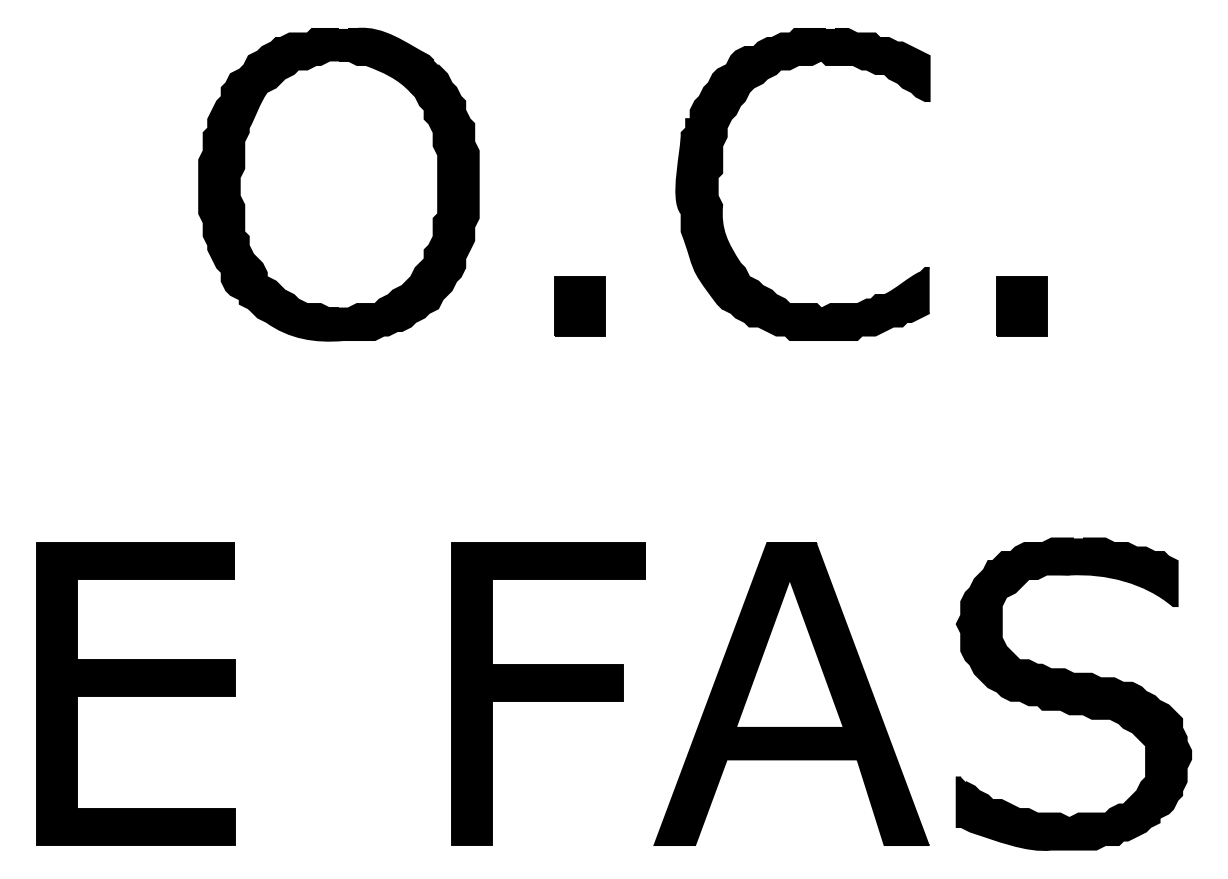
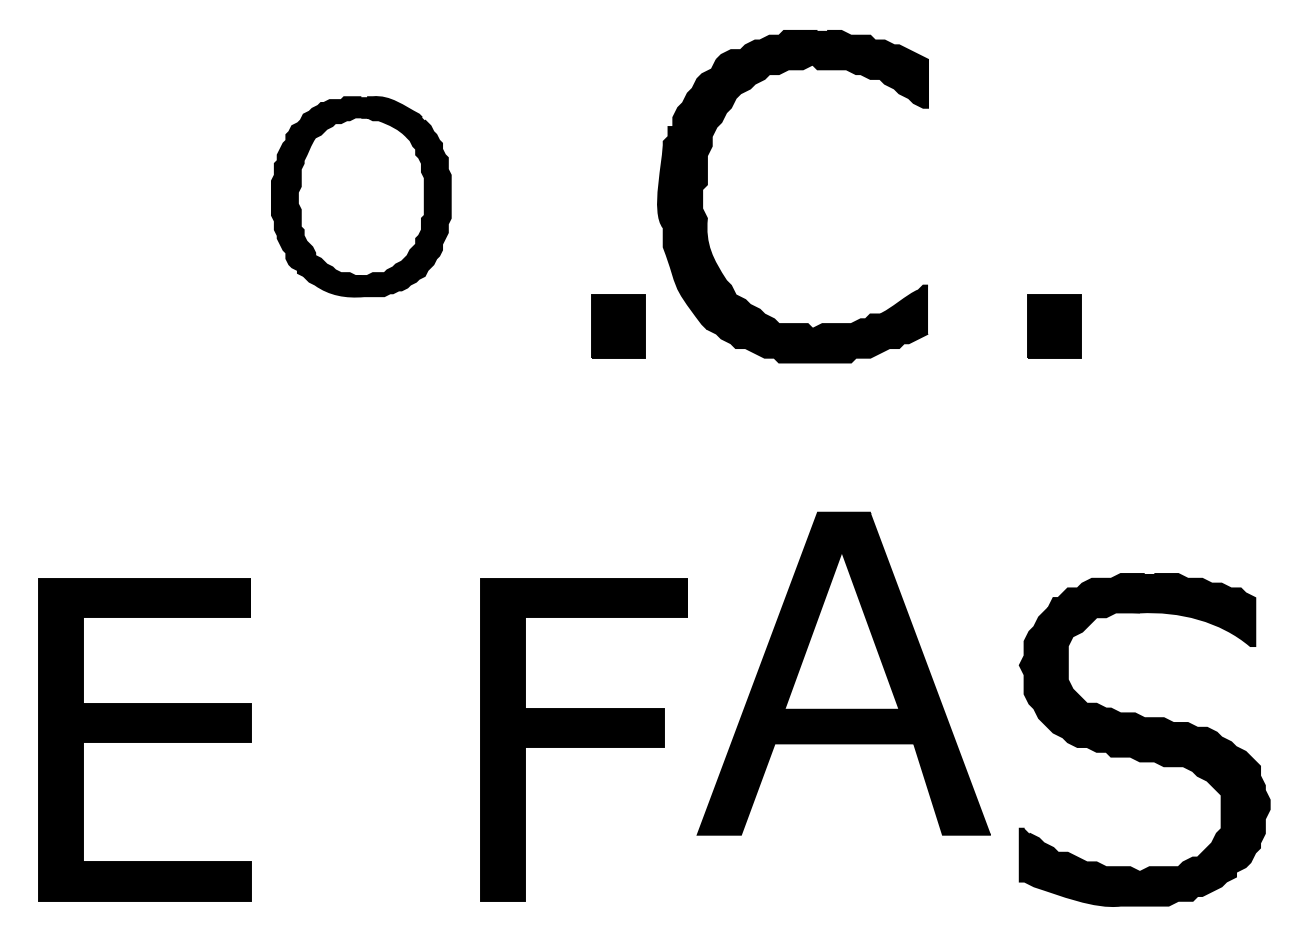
part: (723, 173) -> (708, 184), moved
part: (338, 184) -> (360, 196), size x0.6
part: (1021, 306) -> (1053, 326), moved
part: (791, 693) -> (843, 673), moved

